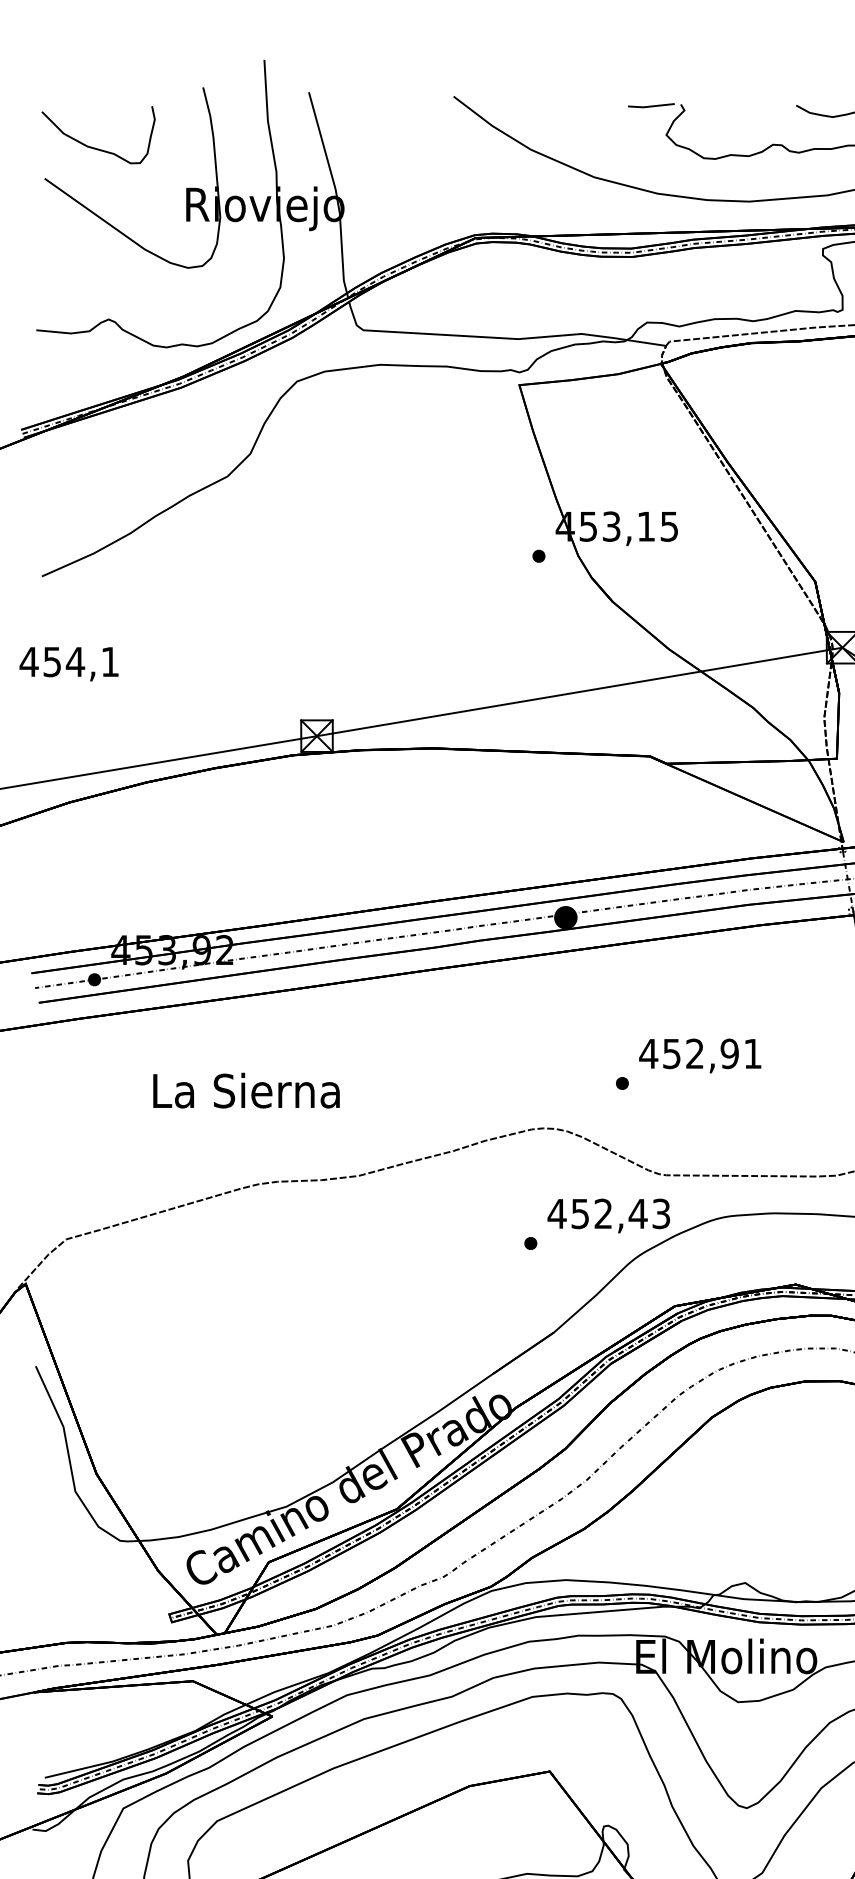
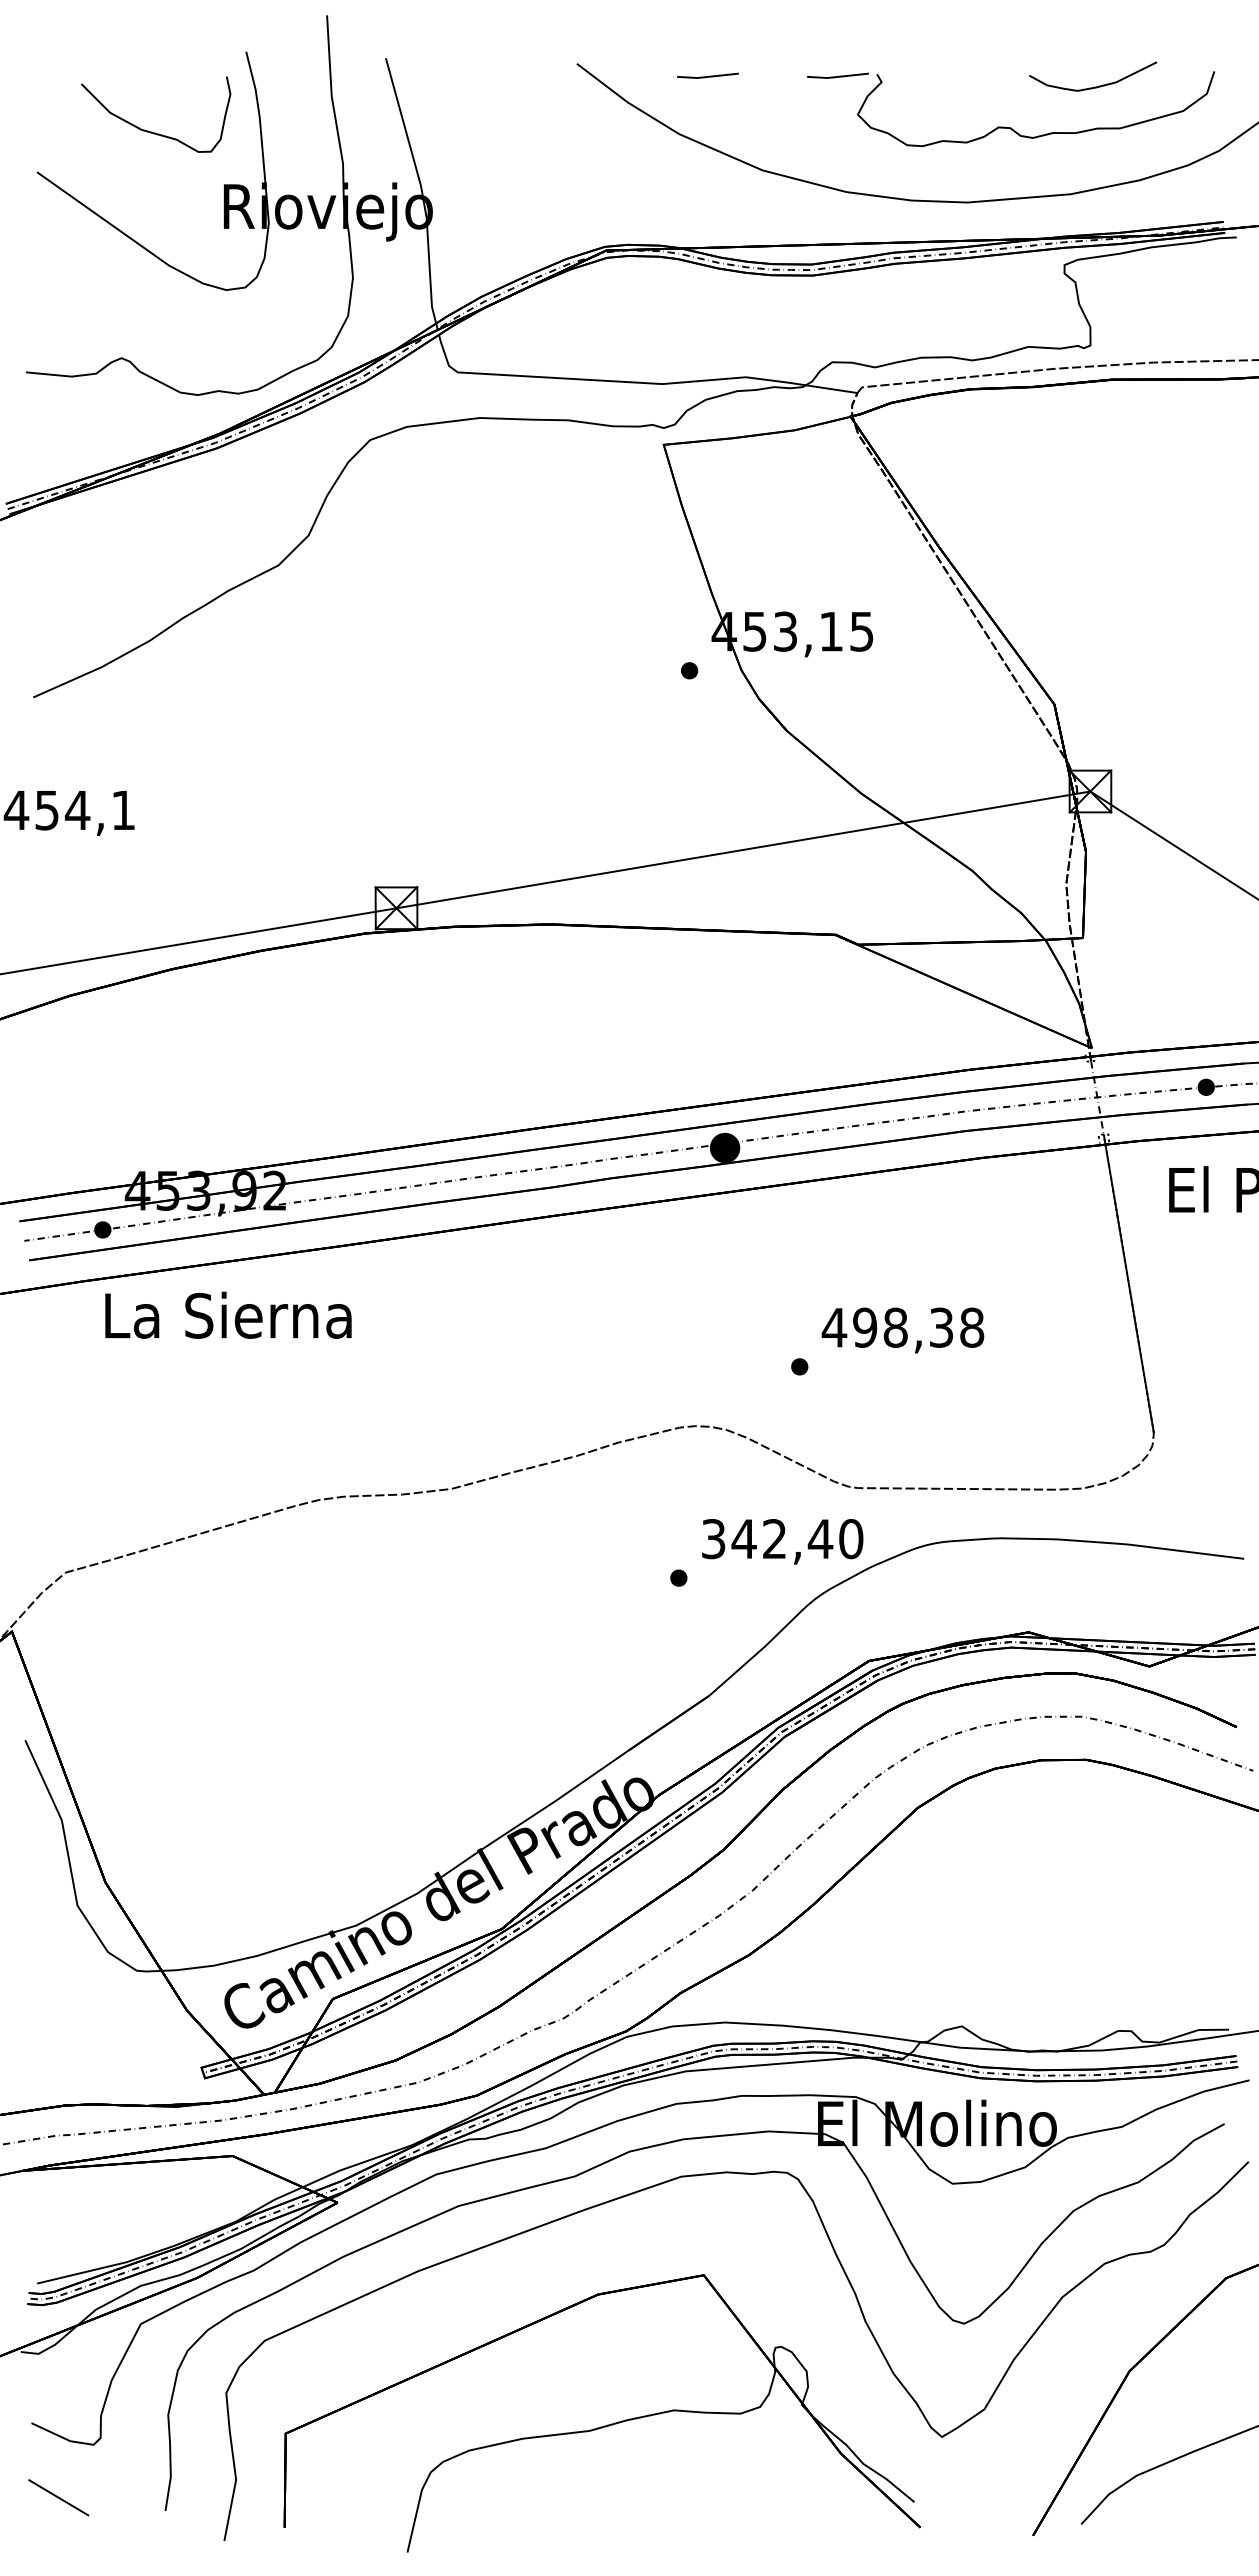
line: (552, 106) -> (707, 76), added
curve: (95, 147) -> (151, 131), moved
text: (712, 1053) -> (918, 1327), 452,91 -> 498,38
text: (246, 1090) -> (228, 1314), moved
text: (608, 1214) -> (781, 1539), 452,43 -> 342,40

